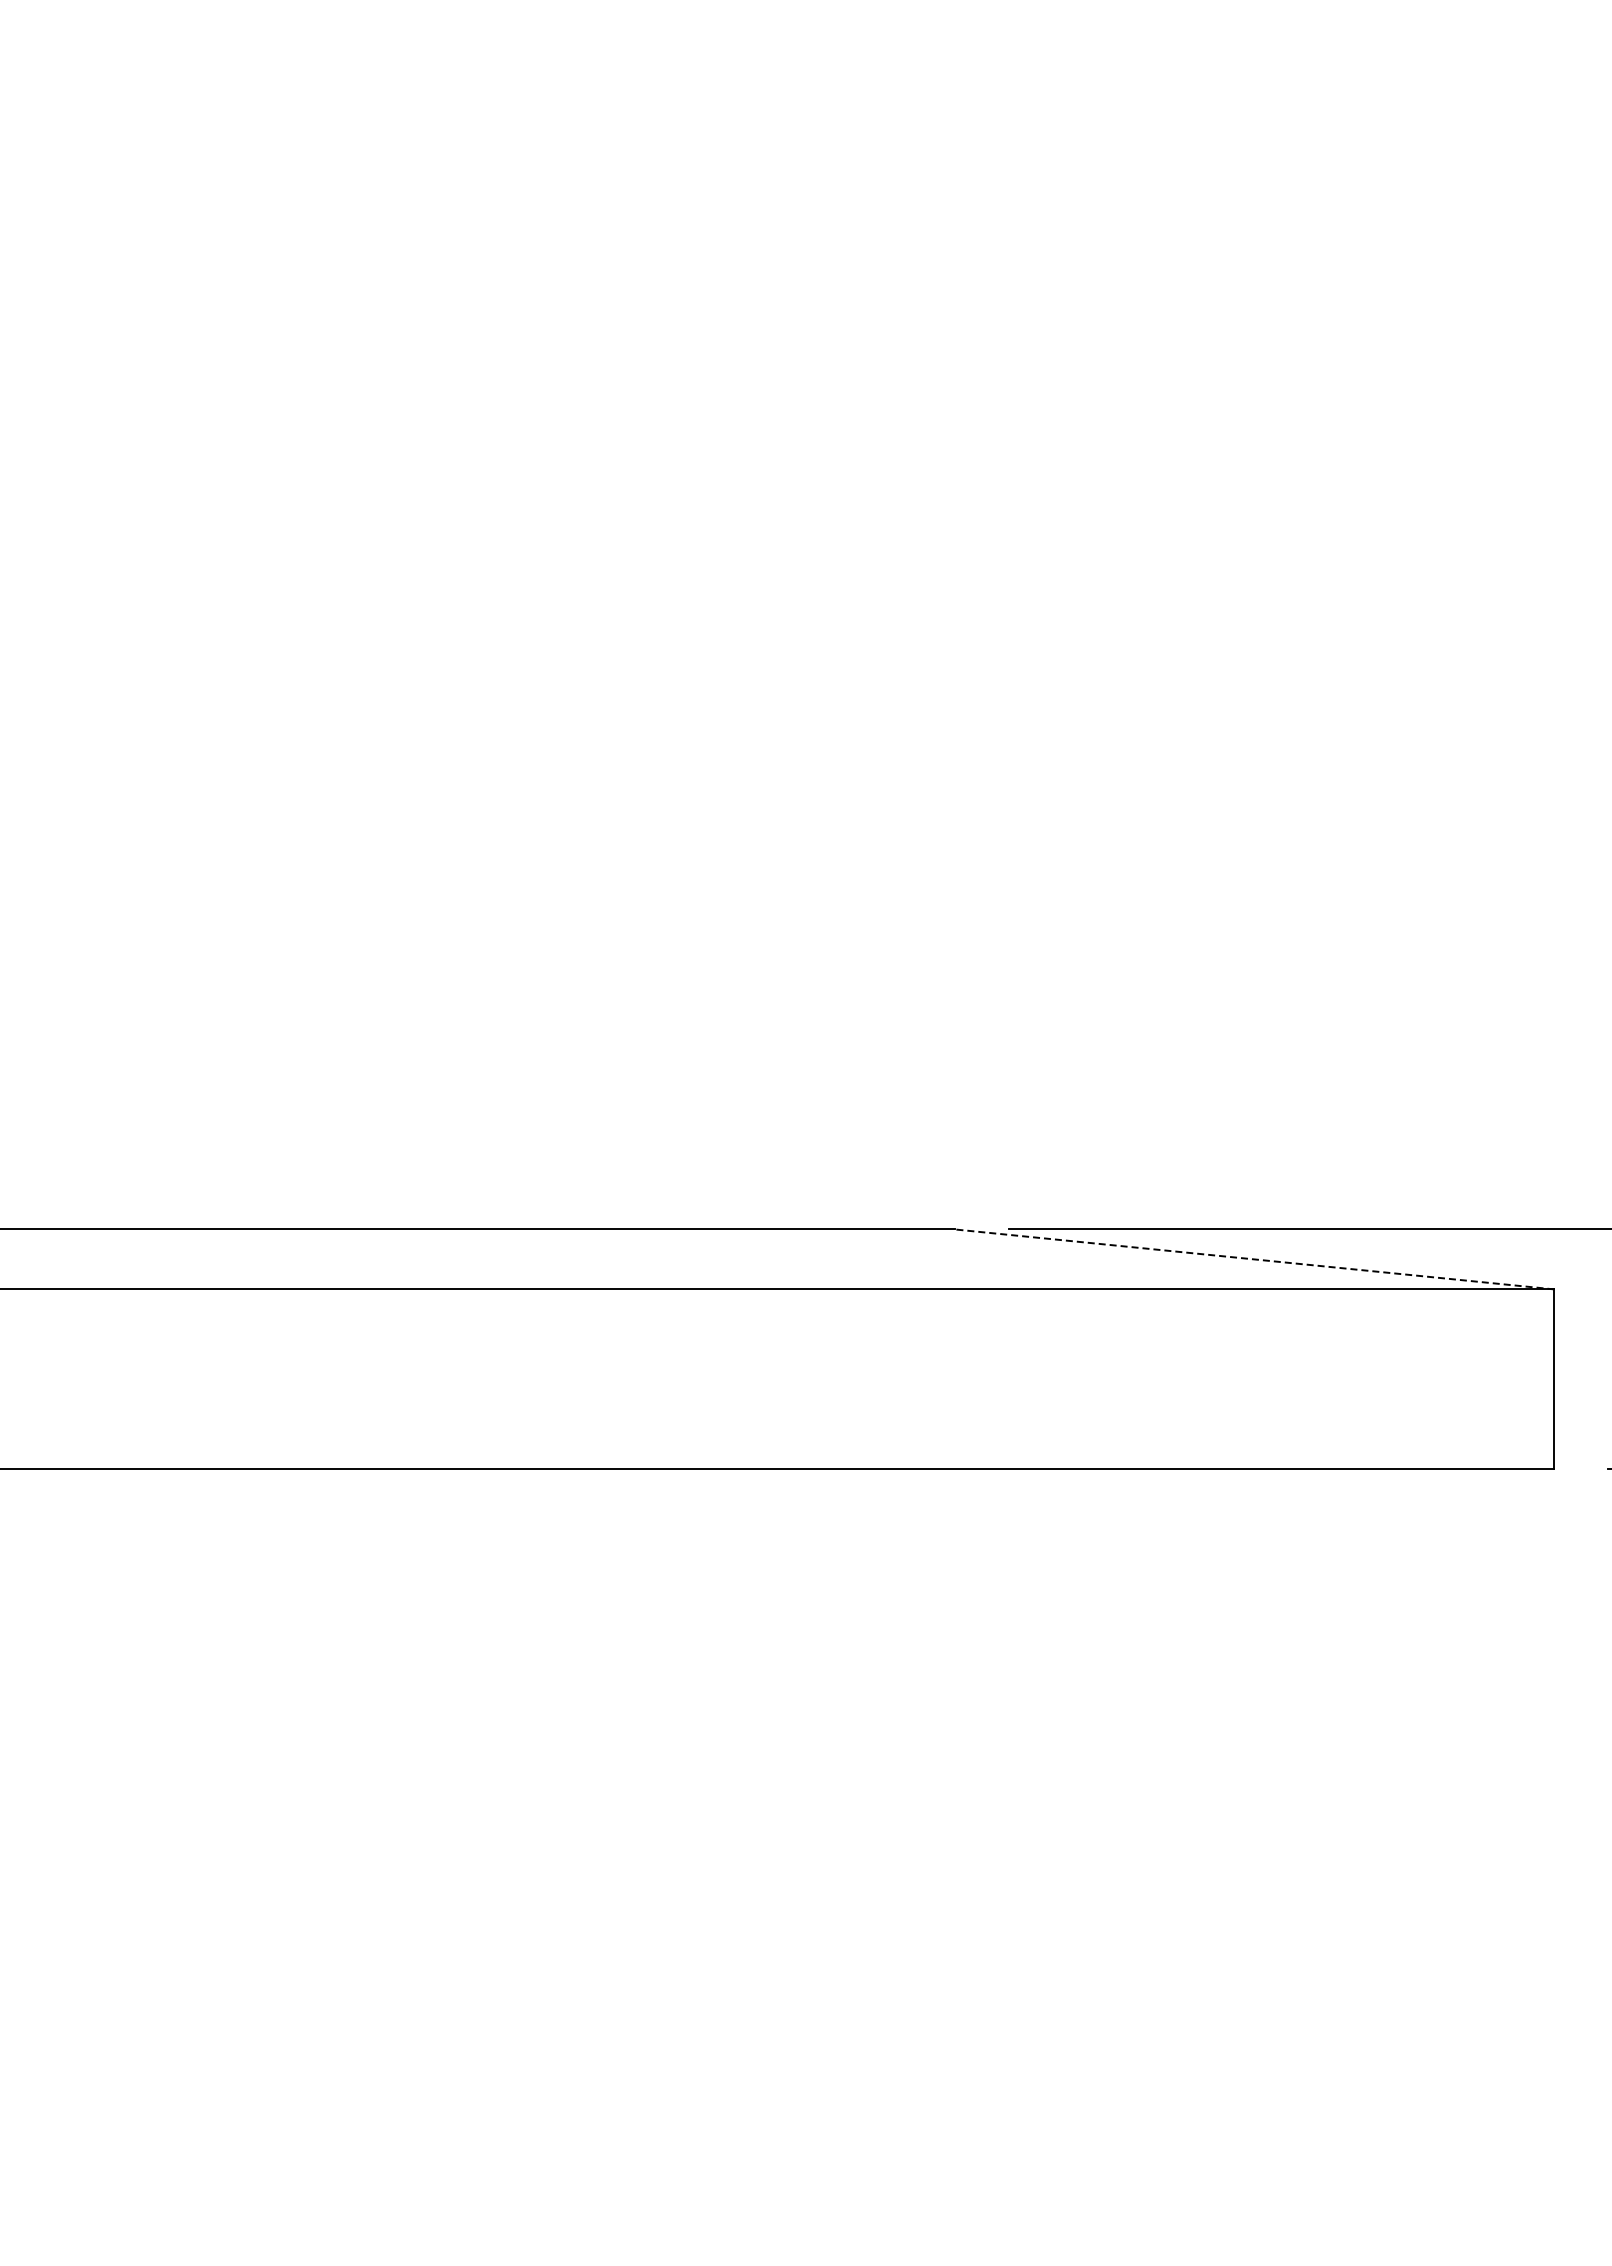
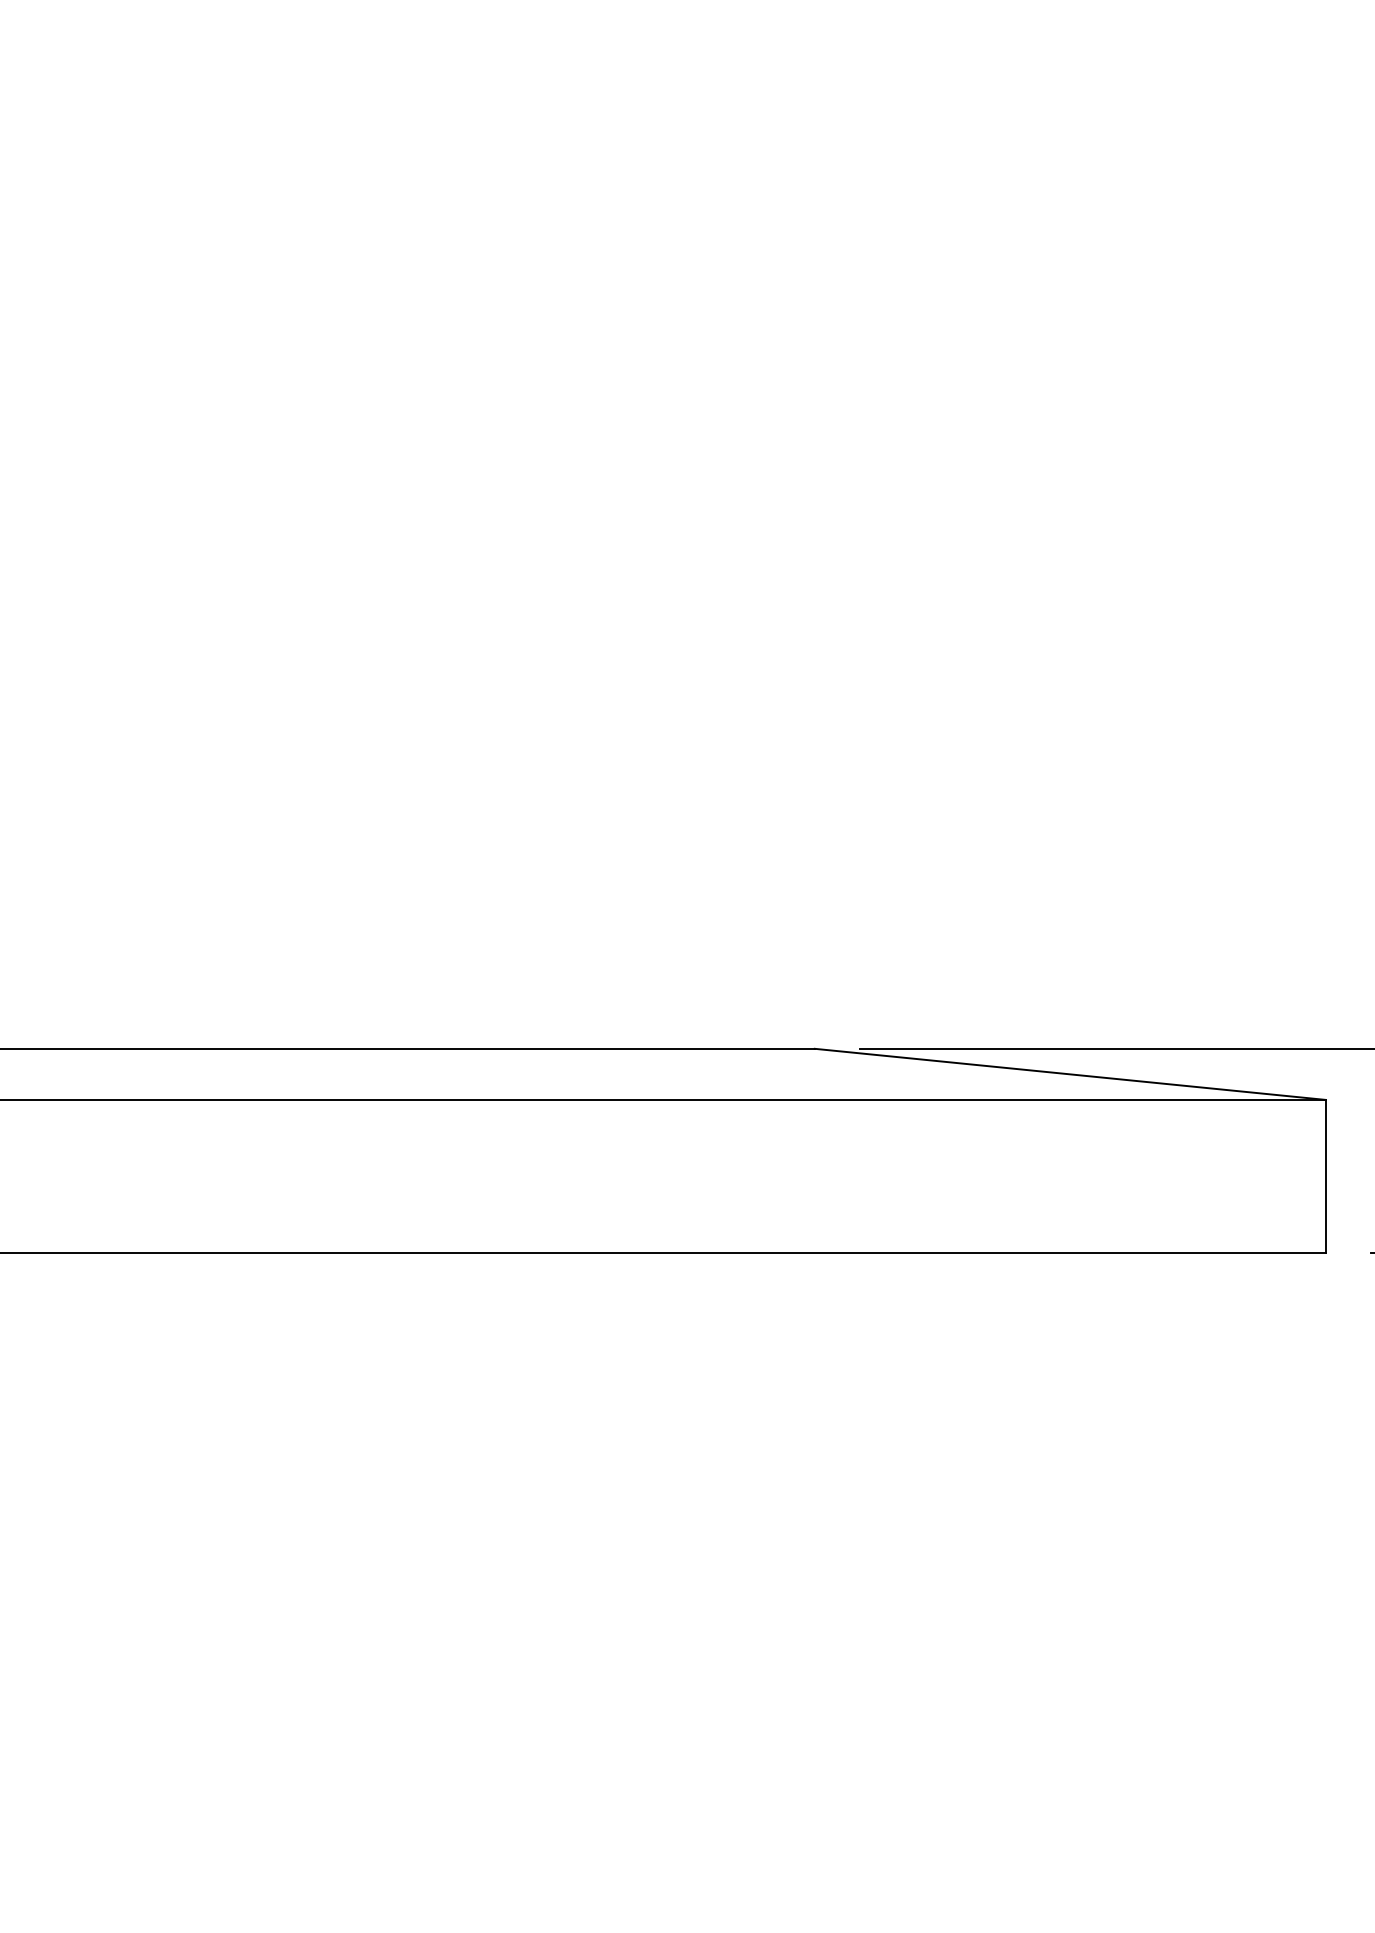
line: (1254, 1259) -> (1070, 1074), dashed -> solid

